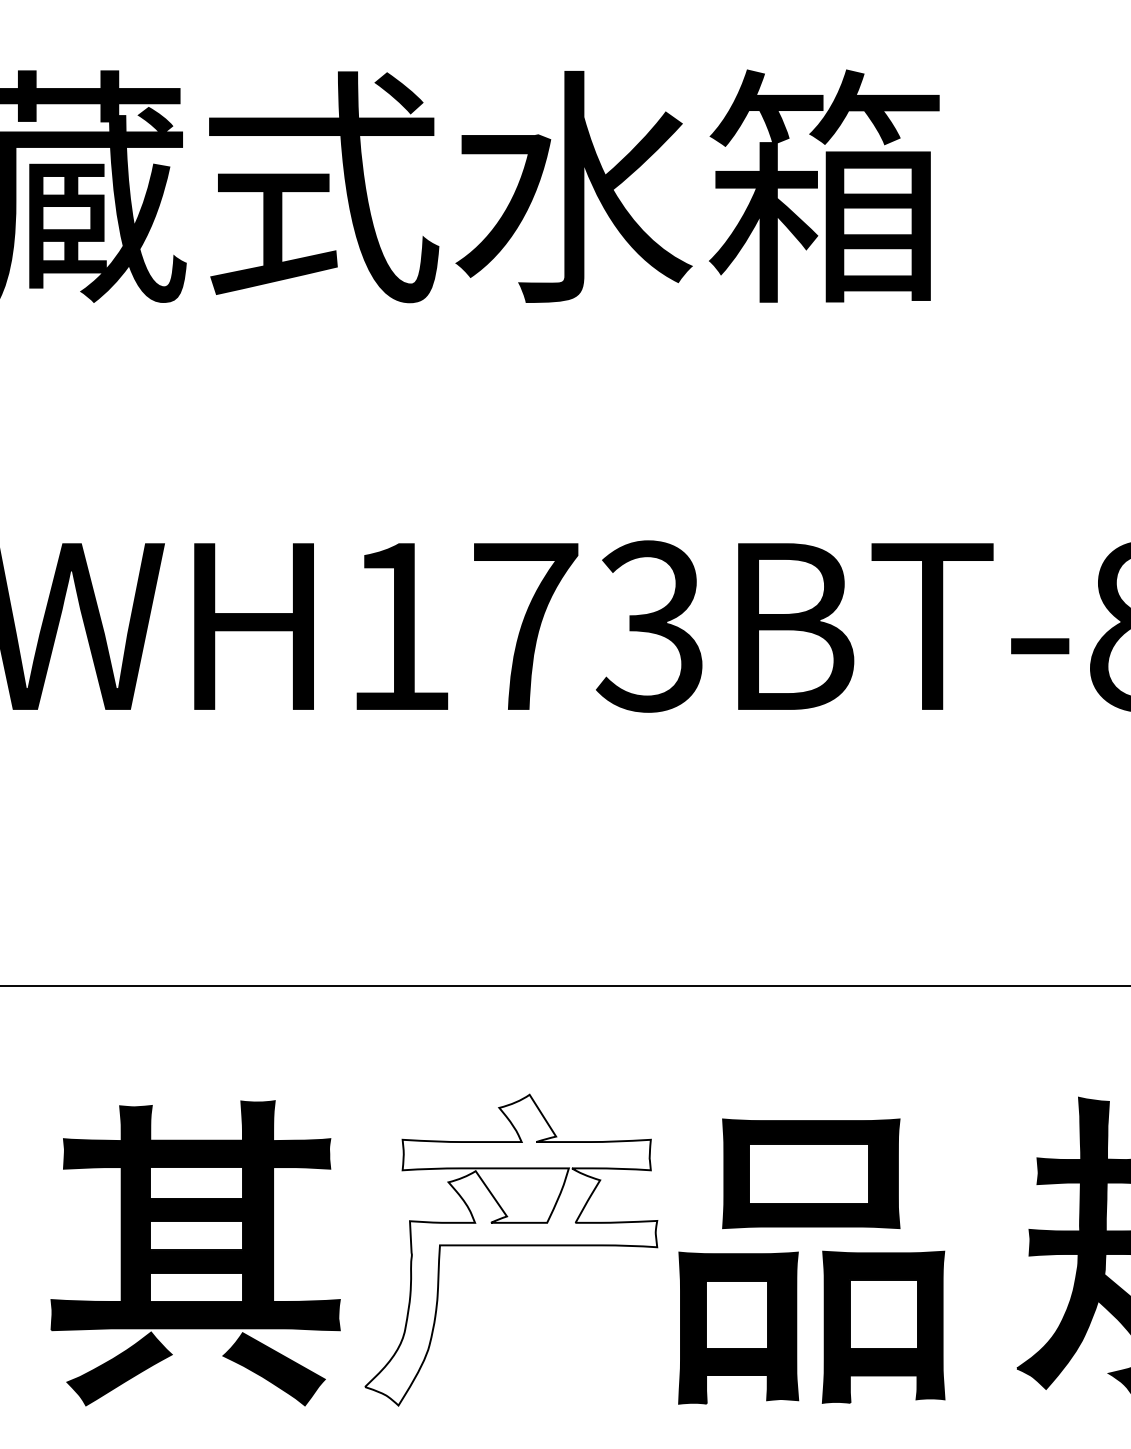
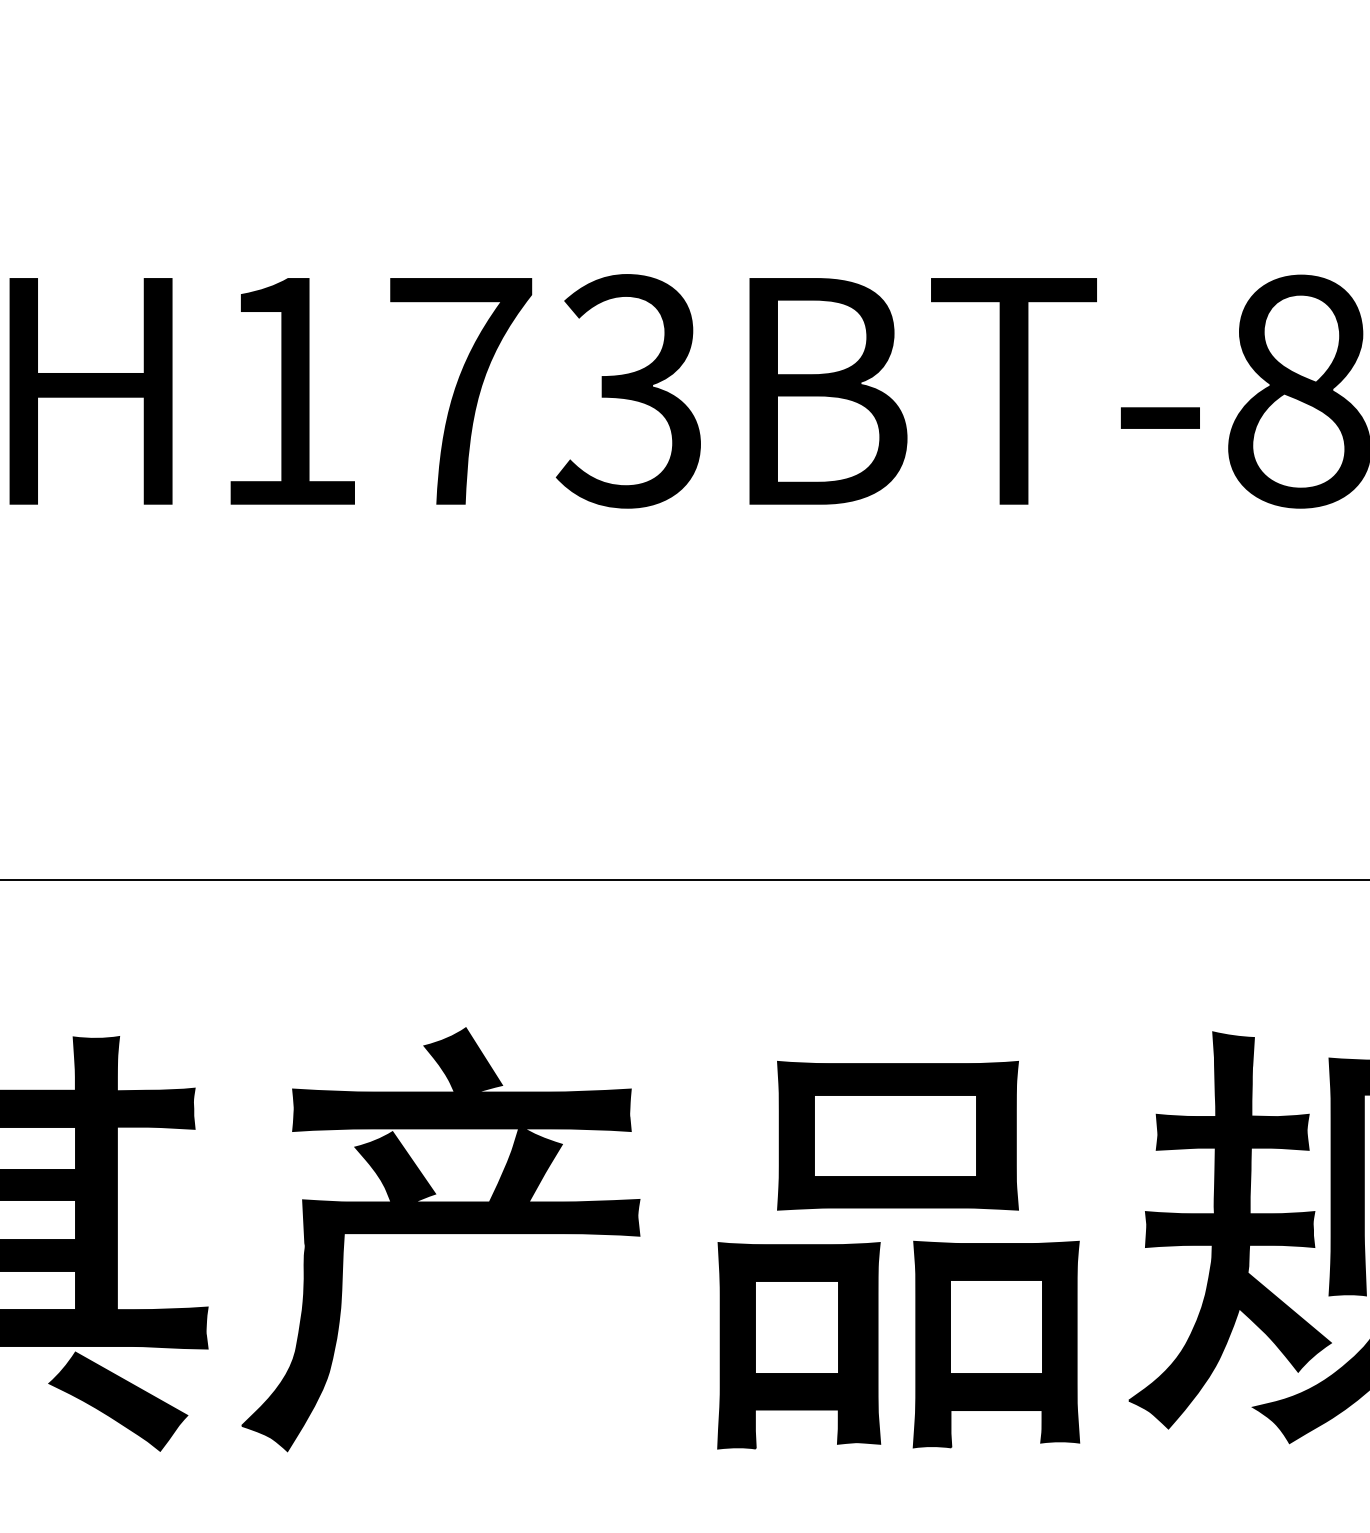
fill: (511, 1249) -> (441, 1238), added
part: (822, 1260) -> (913, 1253), moved

